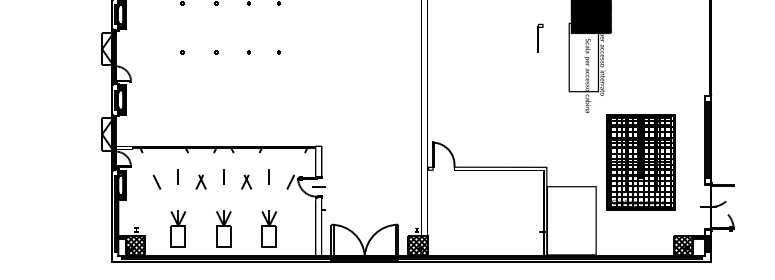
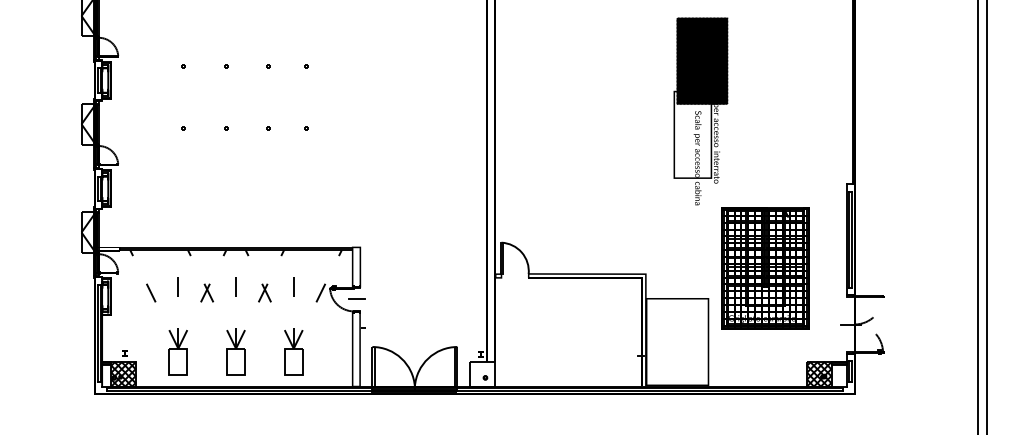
part: (540, 38) -> (637, 110), removed
hatch: (418, 245) -> (482, 373), removed

